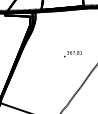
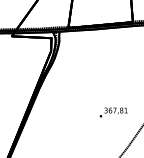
text: (72, 54) -> (112, 113), moved

